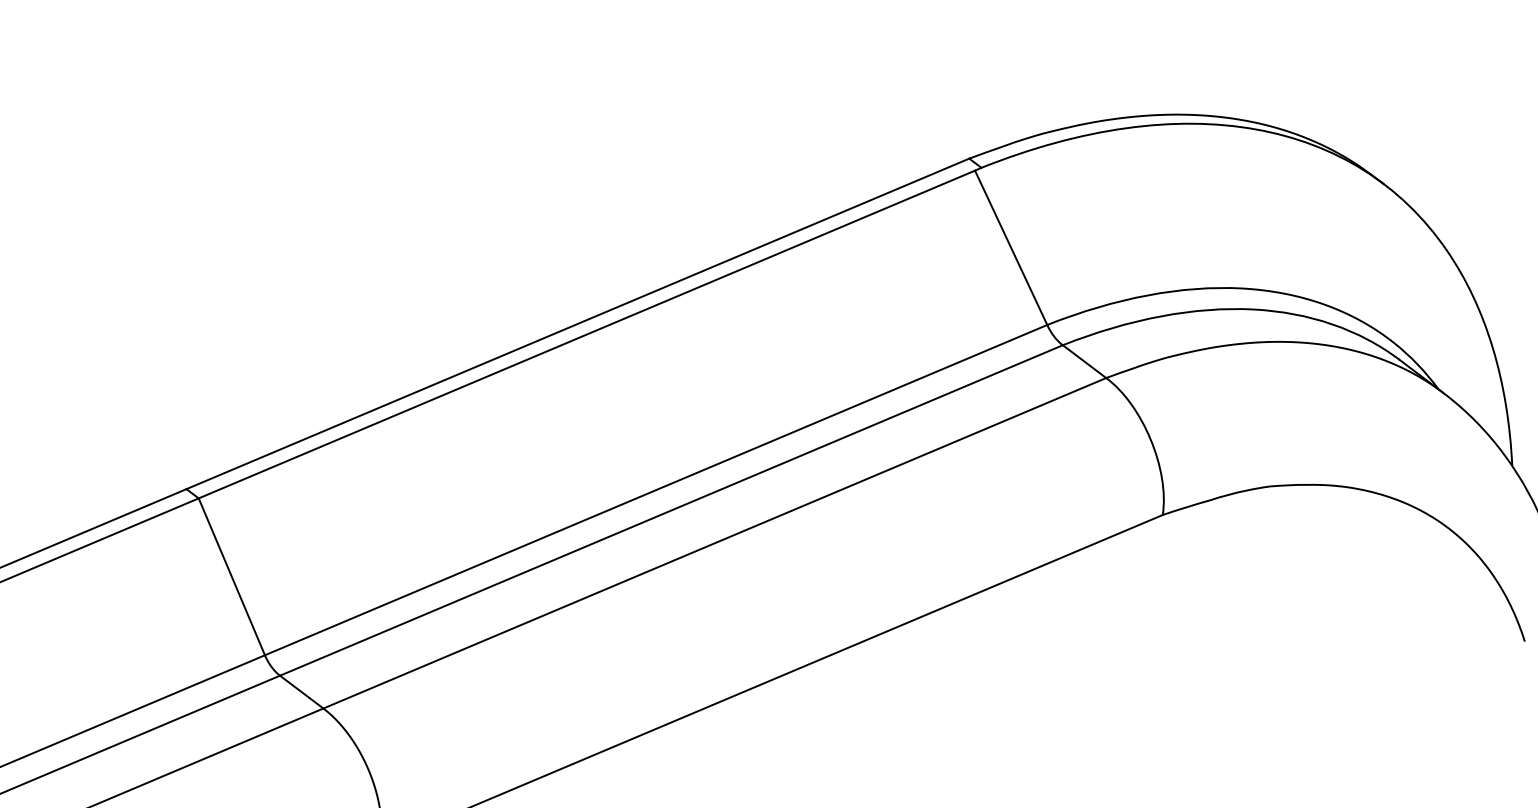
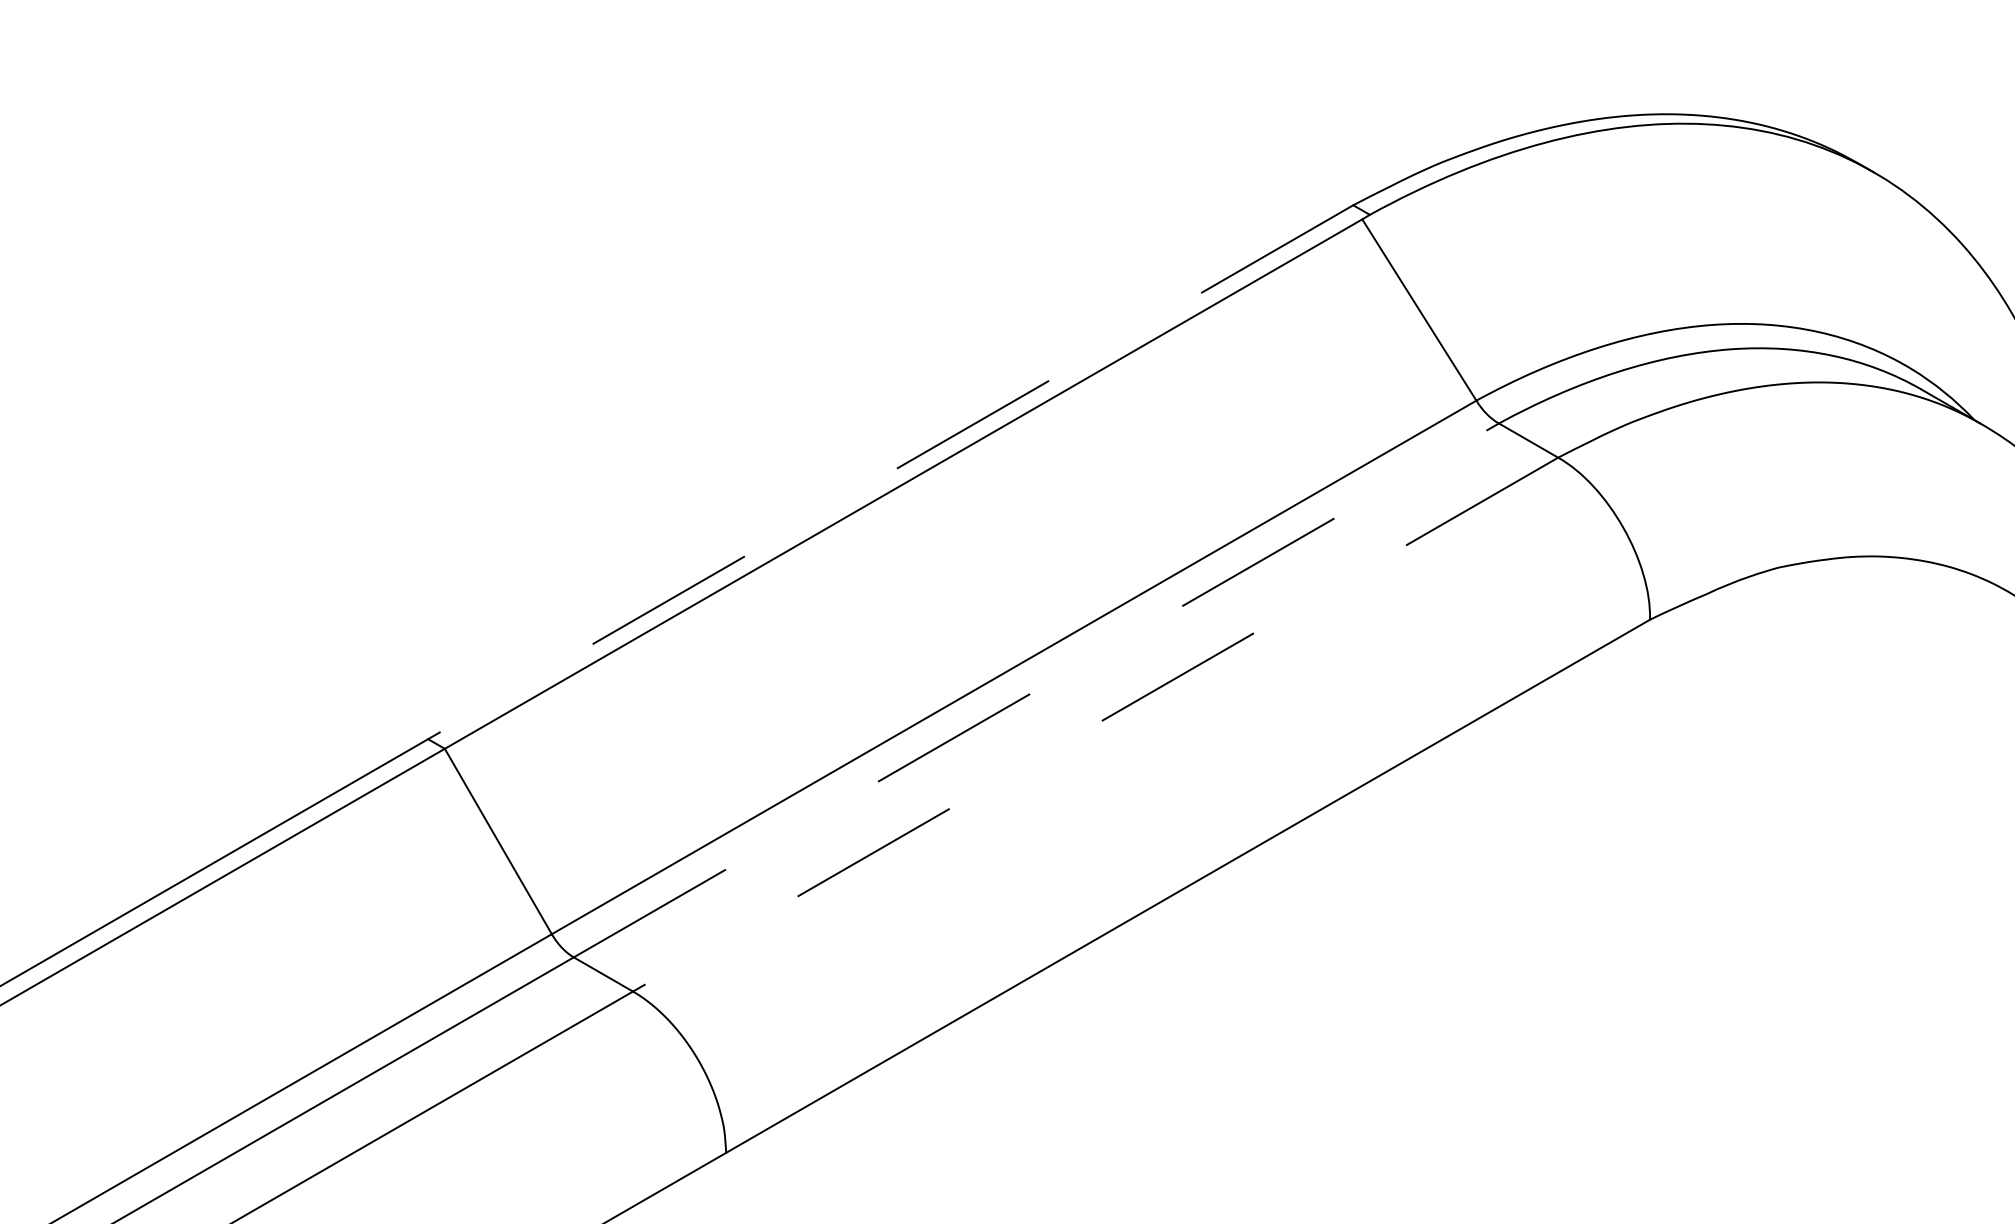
line: (577, 324) -> (890, 472), solid -> dashed
line: (671, 510) -> (1036, 690), solid -> dashed
line: (714, 543) -> (1095, 724), solid -> dashed

